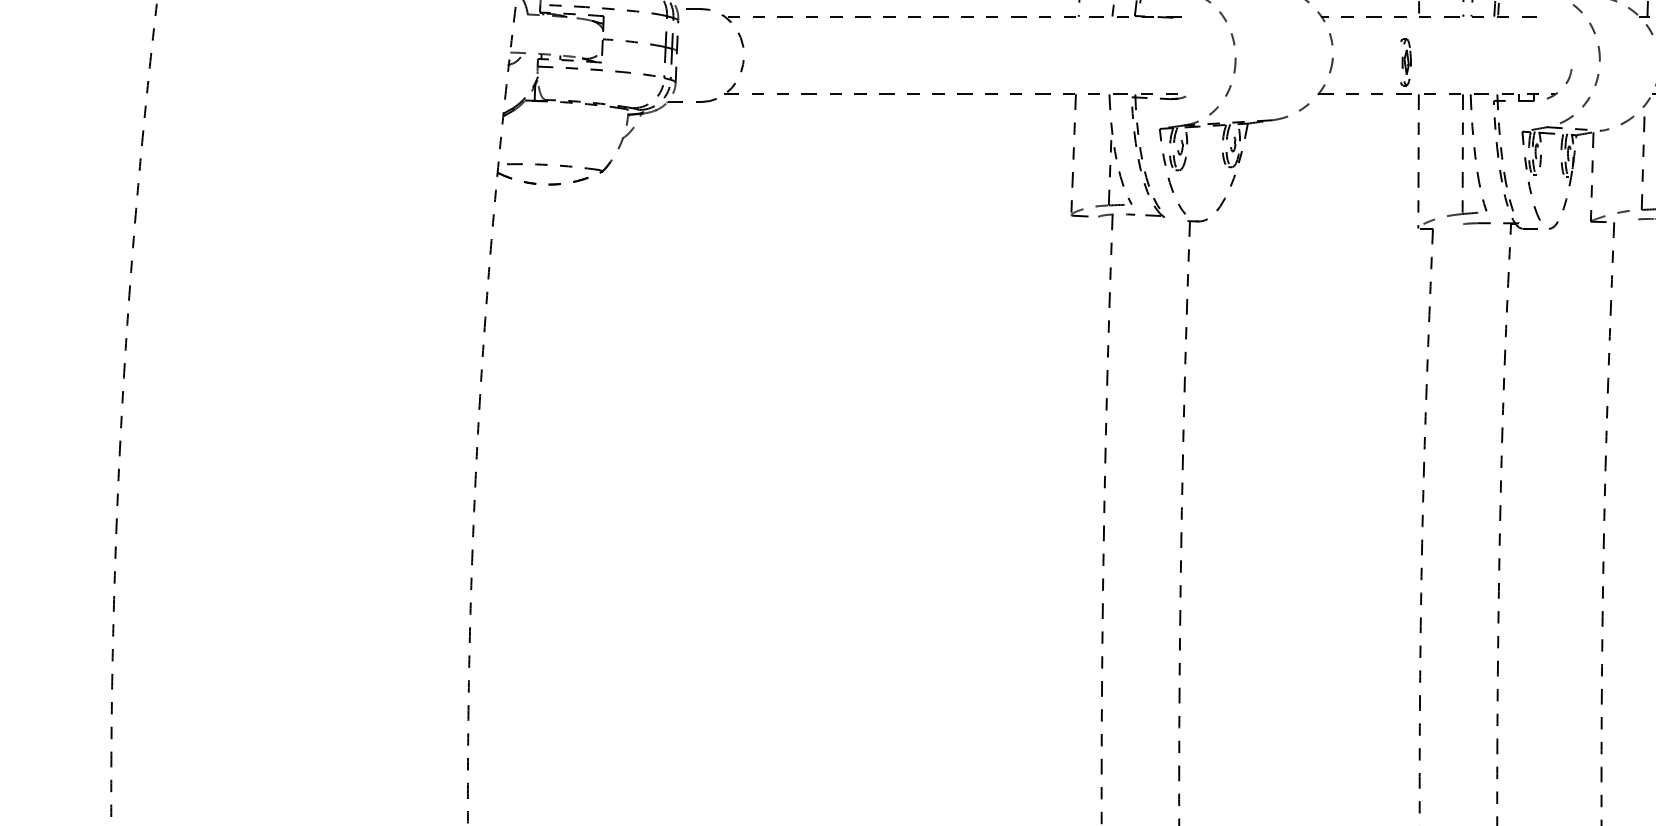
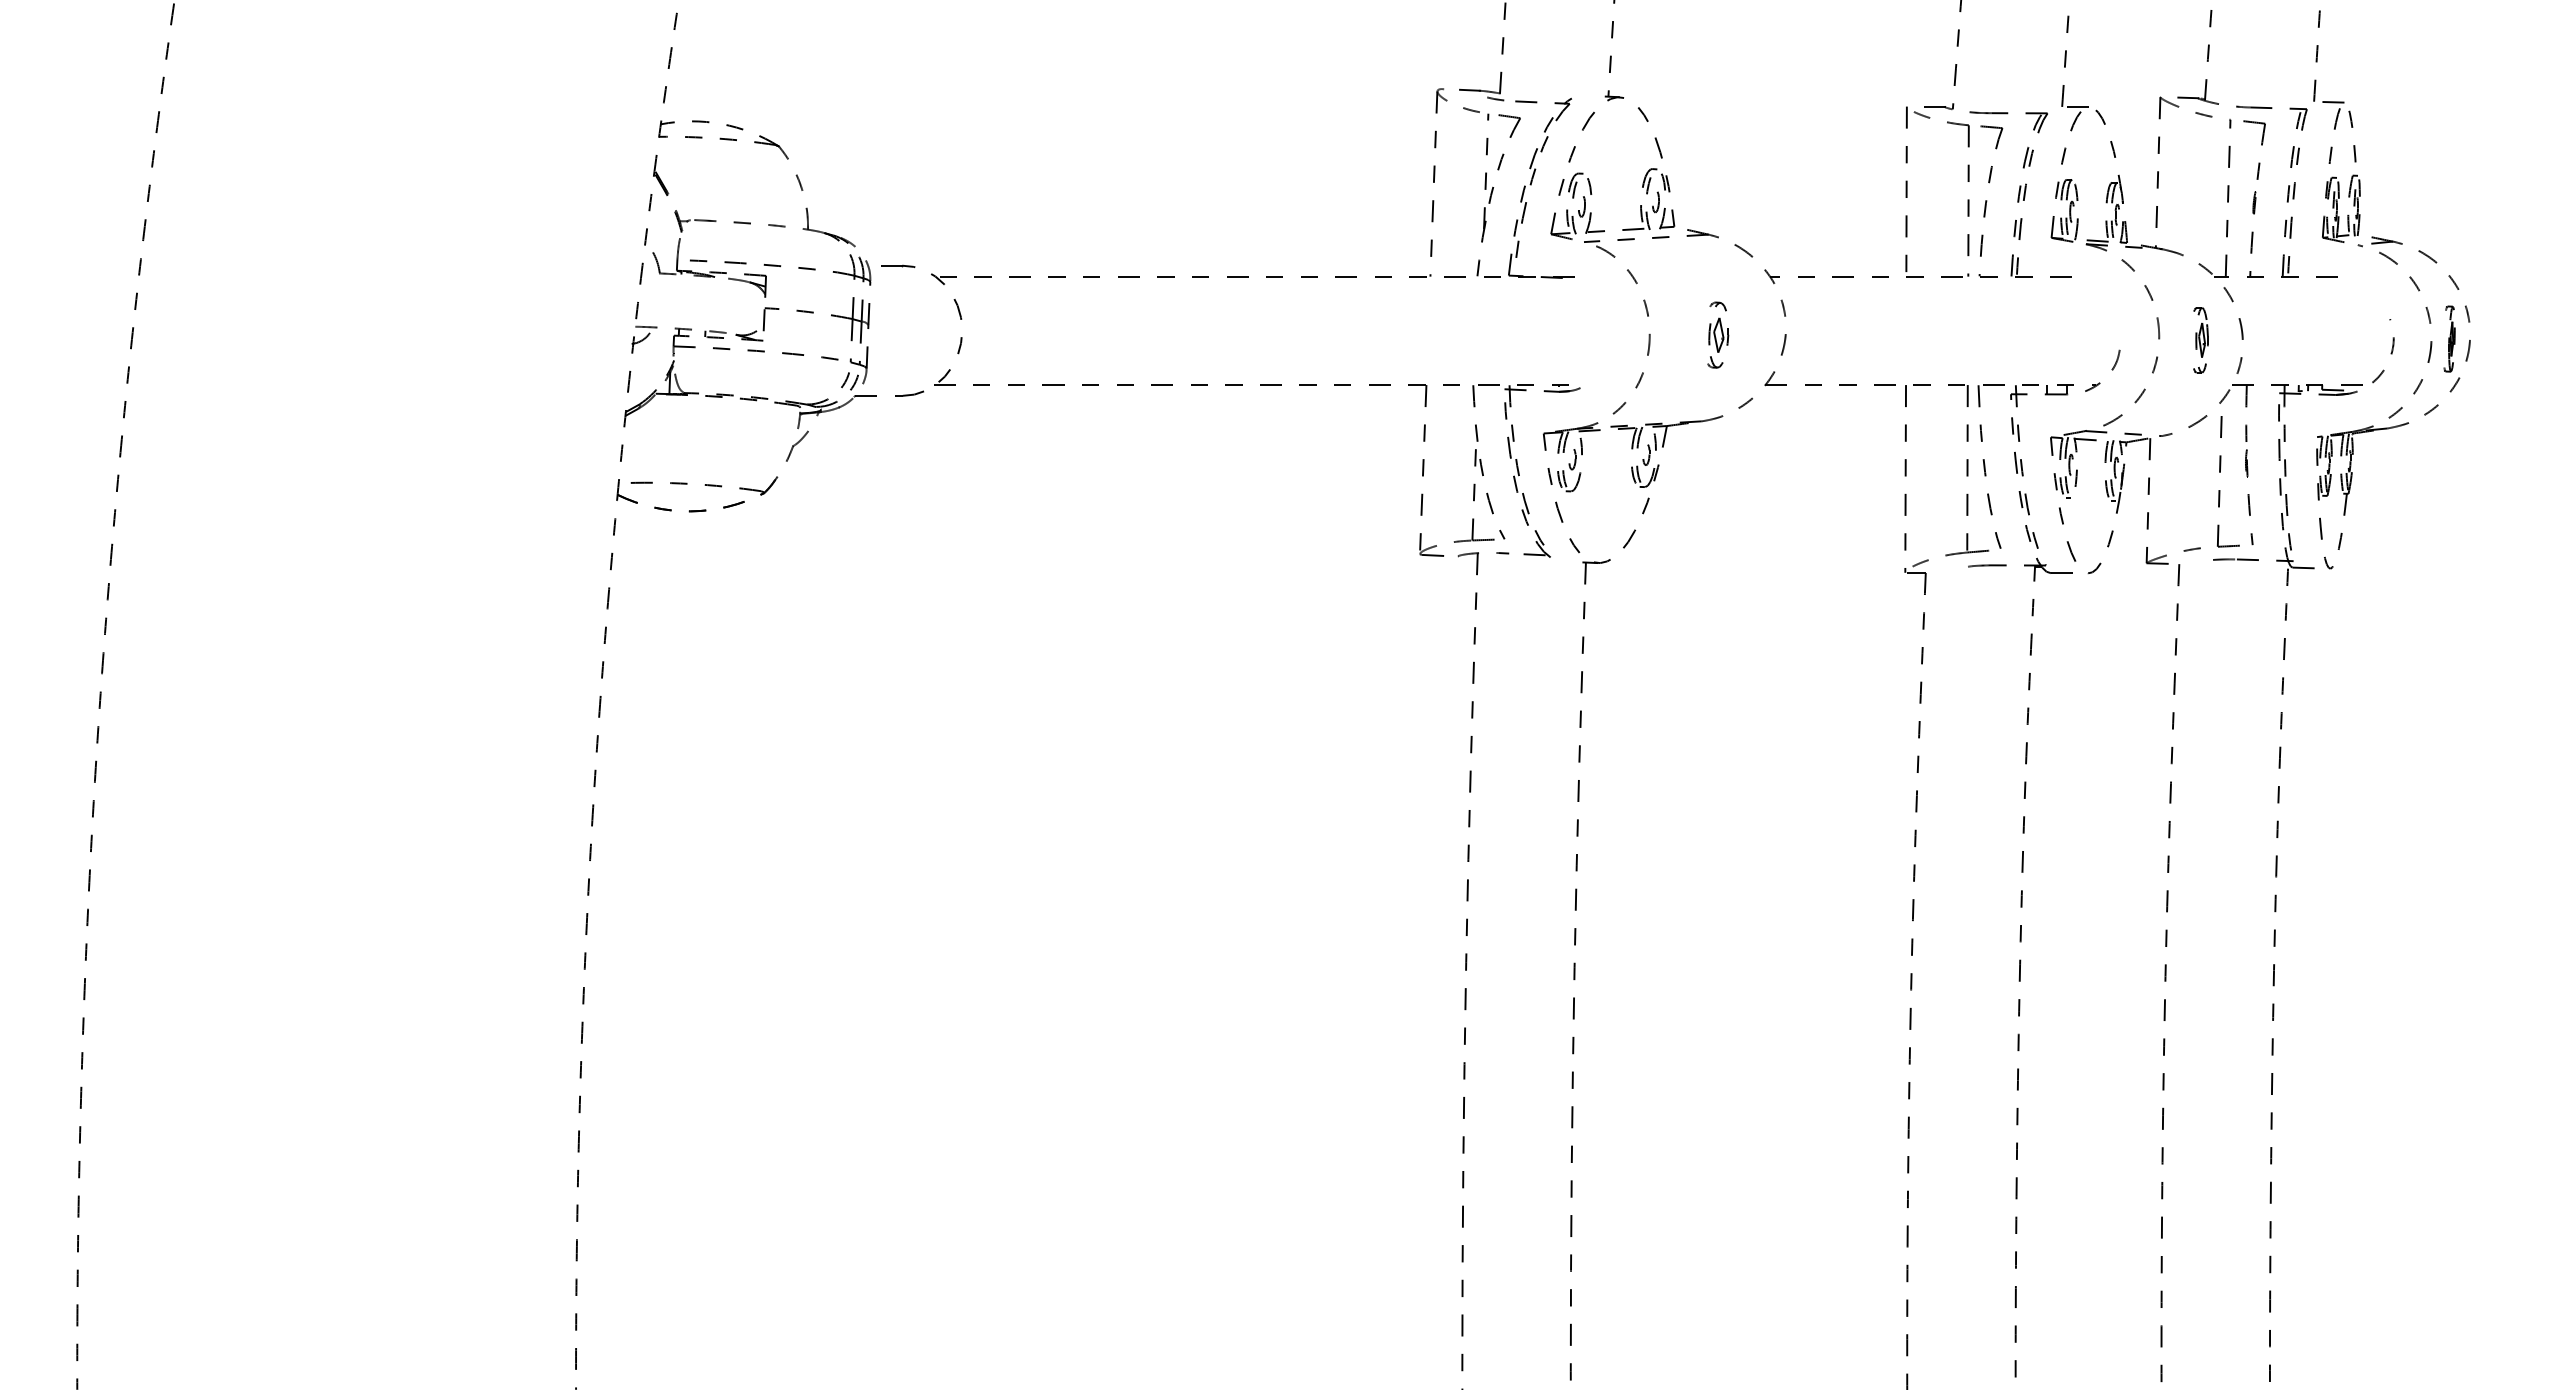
part: (1284, 58) -> (1718, 334), added
part: (1405, 62) -> (2200, 340), moved

